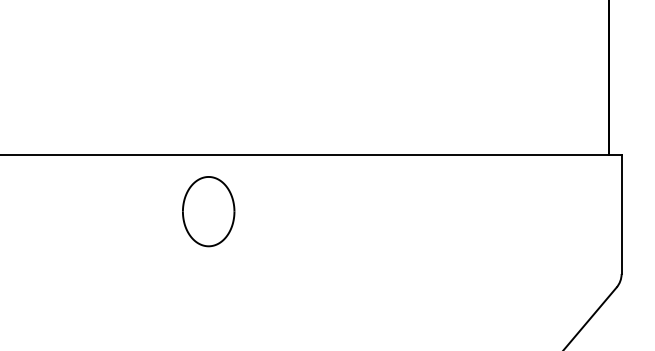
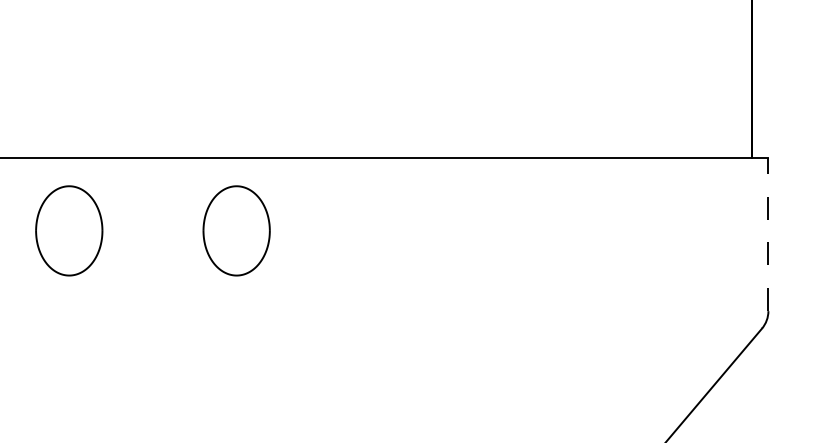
part: (78, 211) -> (69, 230), added
line: (621, 214) -> (768, 234), solid -> dashed

